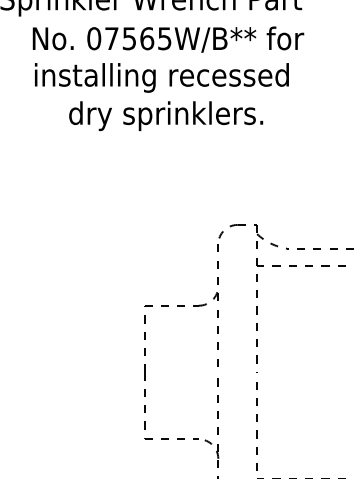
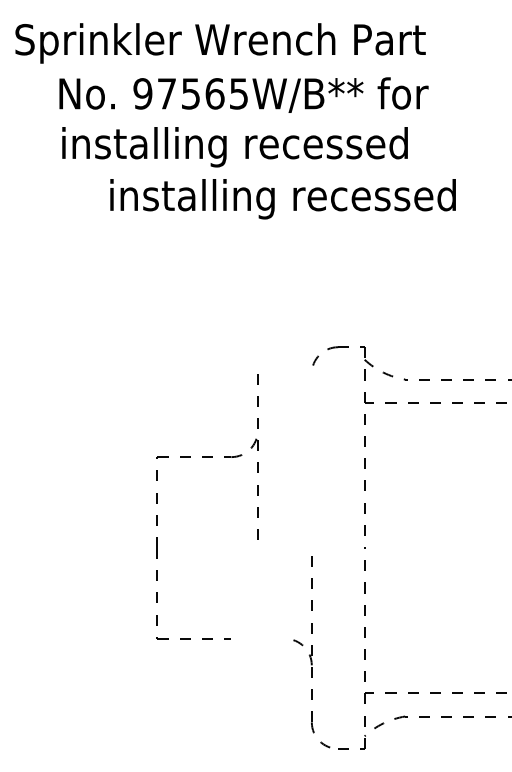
text: (93, 38) -> (142, 93), 07565W/B** -> 97565W/B**
text: (196, 116) -> (281, 199), dry sprinklers. -> installing recessed
part: (181, 305) -> (207, 457), moved

